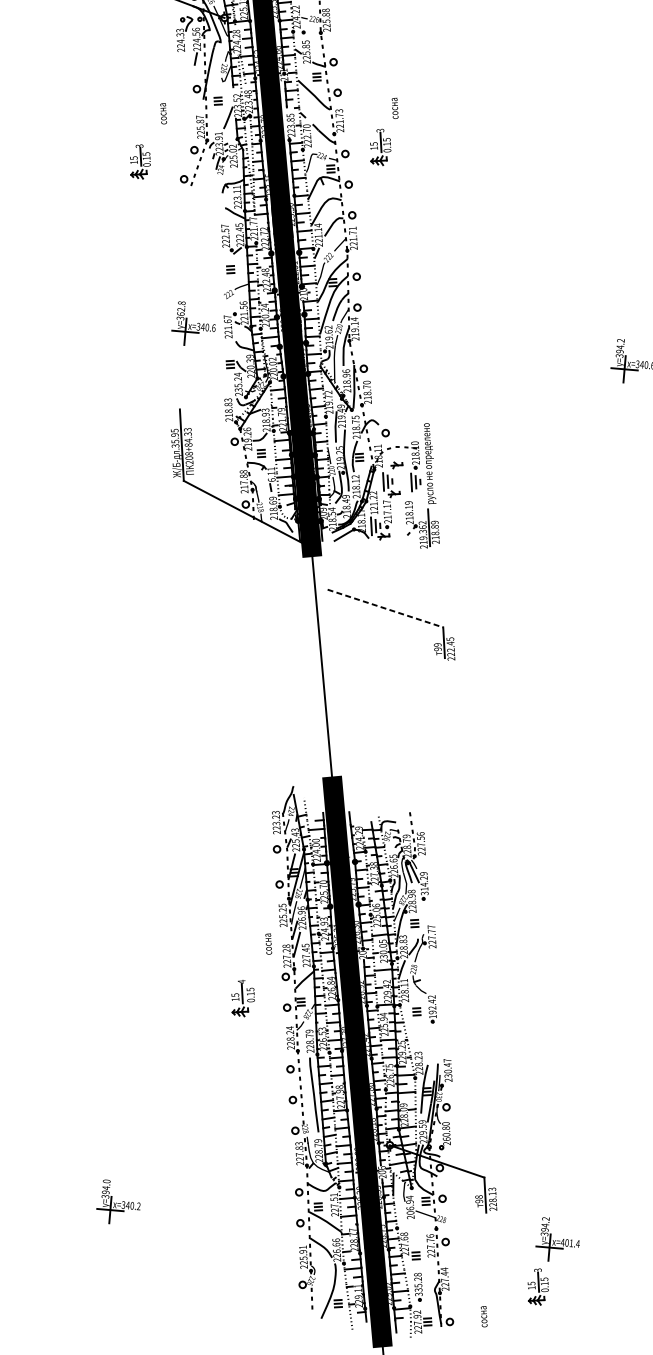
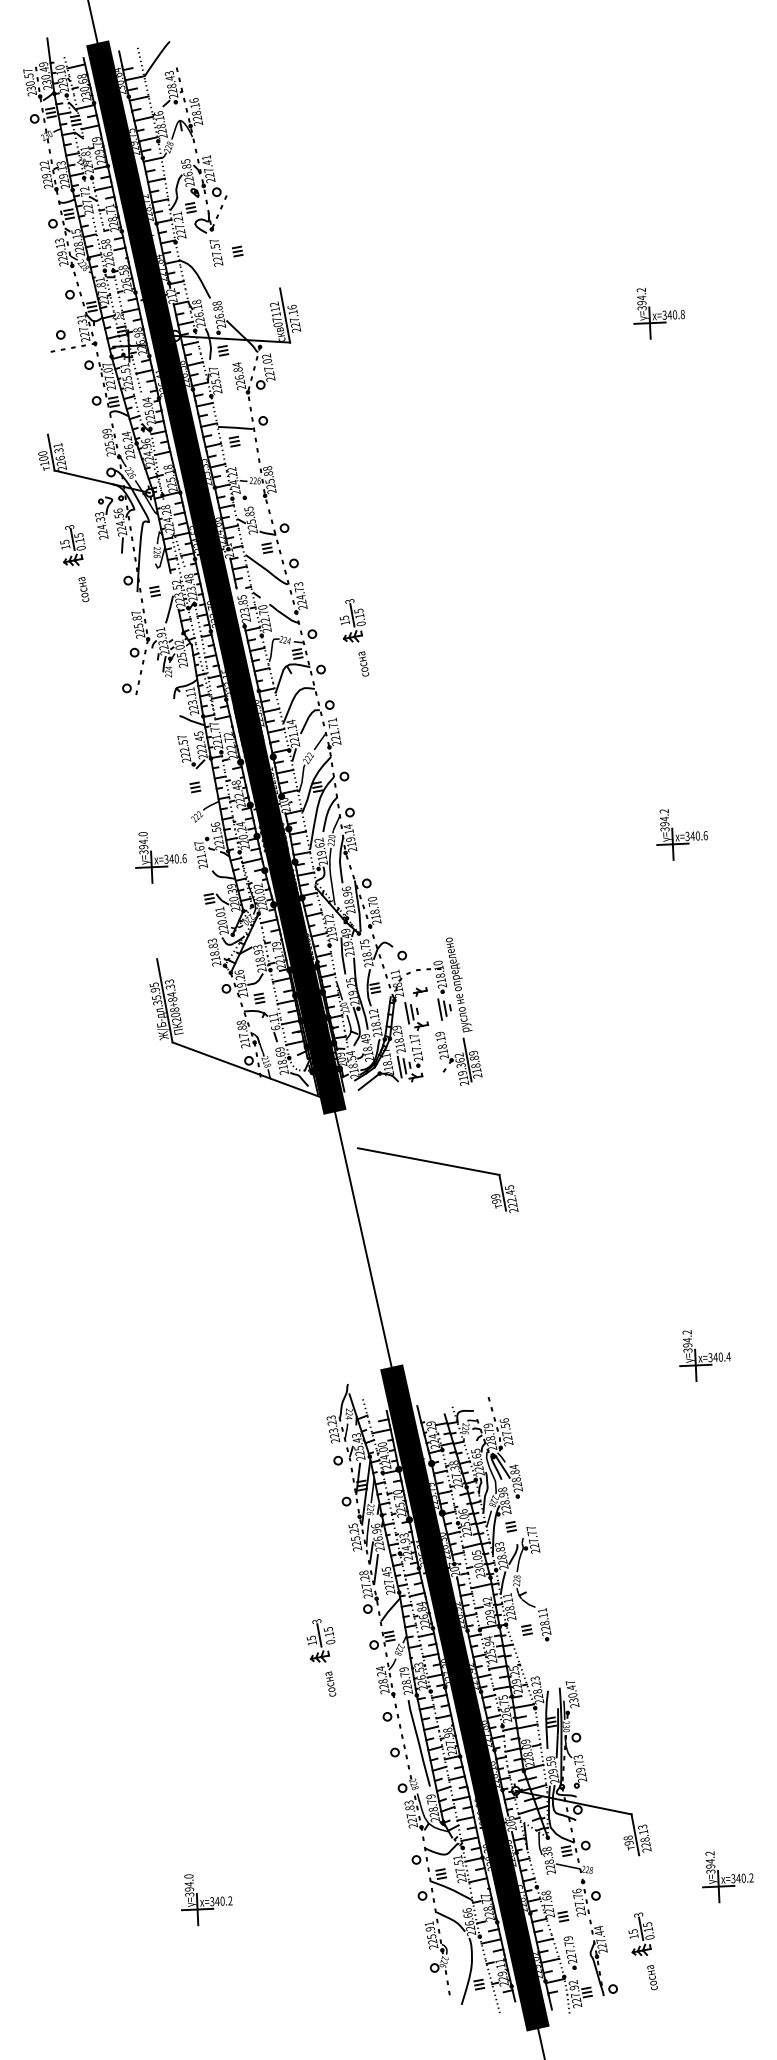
text: (394, 107) -> (363, 663), moved
text: (163, 113) -> (83, 589), moved
text: (339, 121) -> (300, 596), 221.73 -> 224.73
part: (140, 161) -> (72, 545), moved
text: (181, 308) -> (143, 840), =362.8 -> =394.0
text: (238, 381) -> (221, 917), 235.24 -> 220.01
text: (374, 503) -> (399, 1039), 121.22 -> 218.29
line: (385, 608) -> (428, 1161), dashed -> solid
part: (595, 801) -> (704, 1355), added
text: (423, 883) -> (515, 1478), 314.29 -> 228.84
text: (268, 943) -> (330, 1683), moved
text: (241, 981) -> (316, 1621), 4 -> 3
text: (432, 1007) -> (544, 1622), 192.42 -> 228.11
text: (446, 1131) -> (580, 1765), 260.80 -> 229.73
text: (410, 1204) -> (548, 1857), 206.94 -> 228.38
text: (570, 1243) -> (742, 1878), =401.4 -> =340.2
text: (418, 1284) -> (570, 1949), 335.28 -> 227.79
part: (538, 1286) -> (641, 1934), moved

